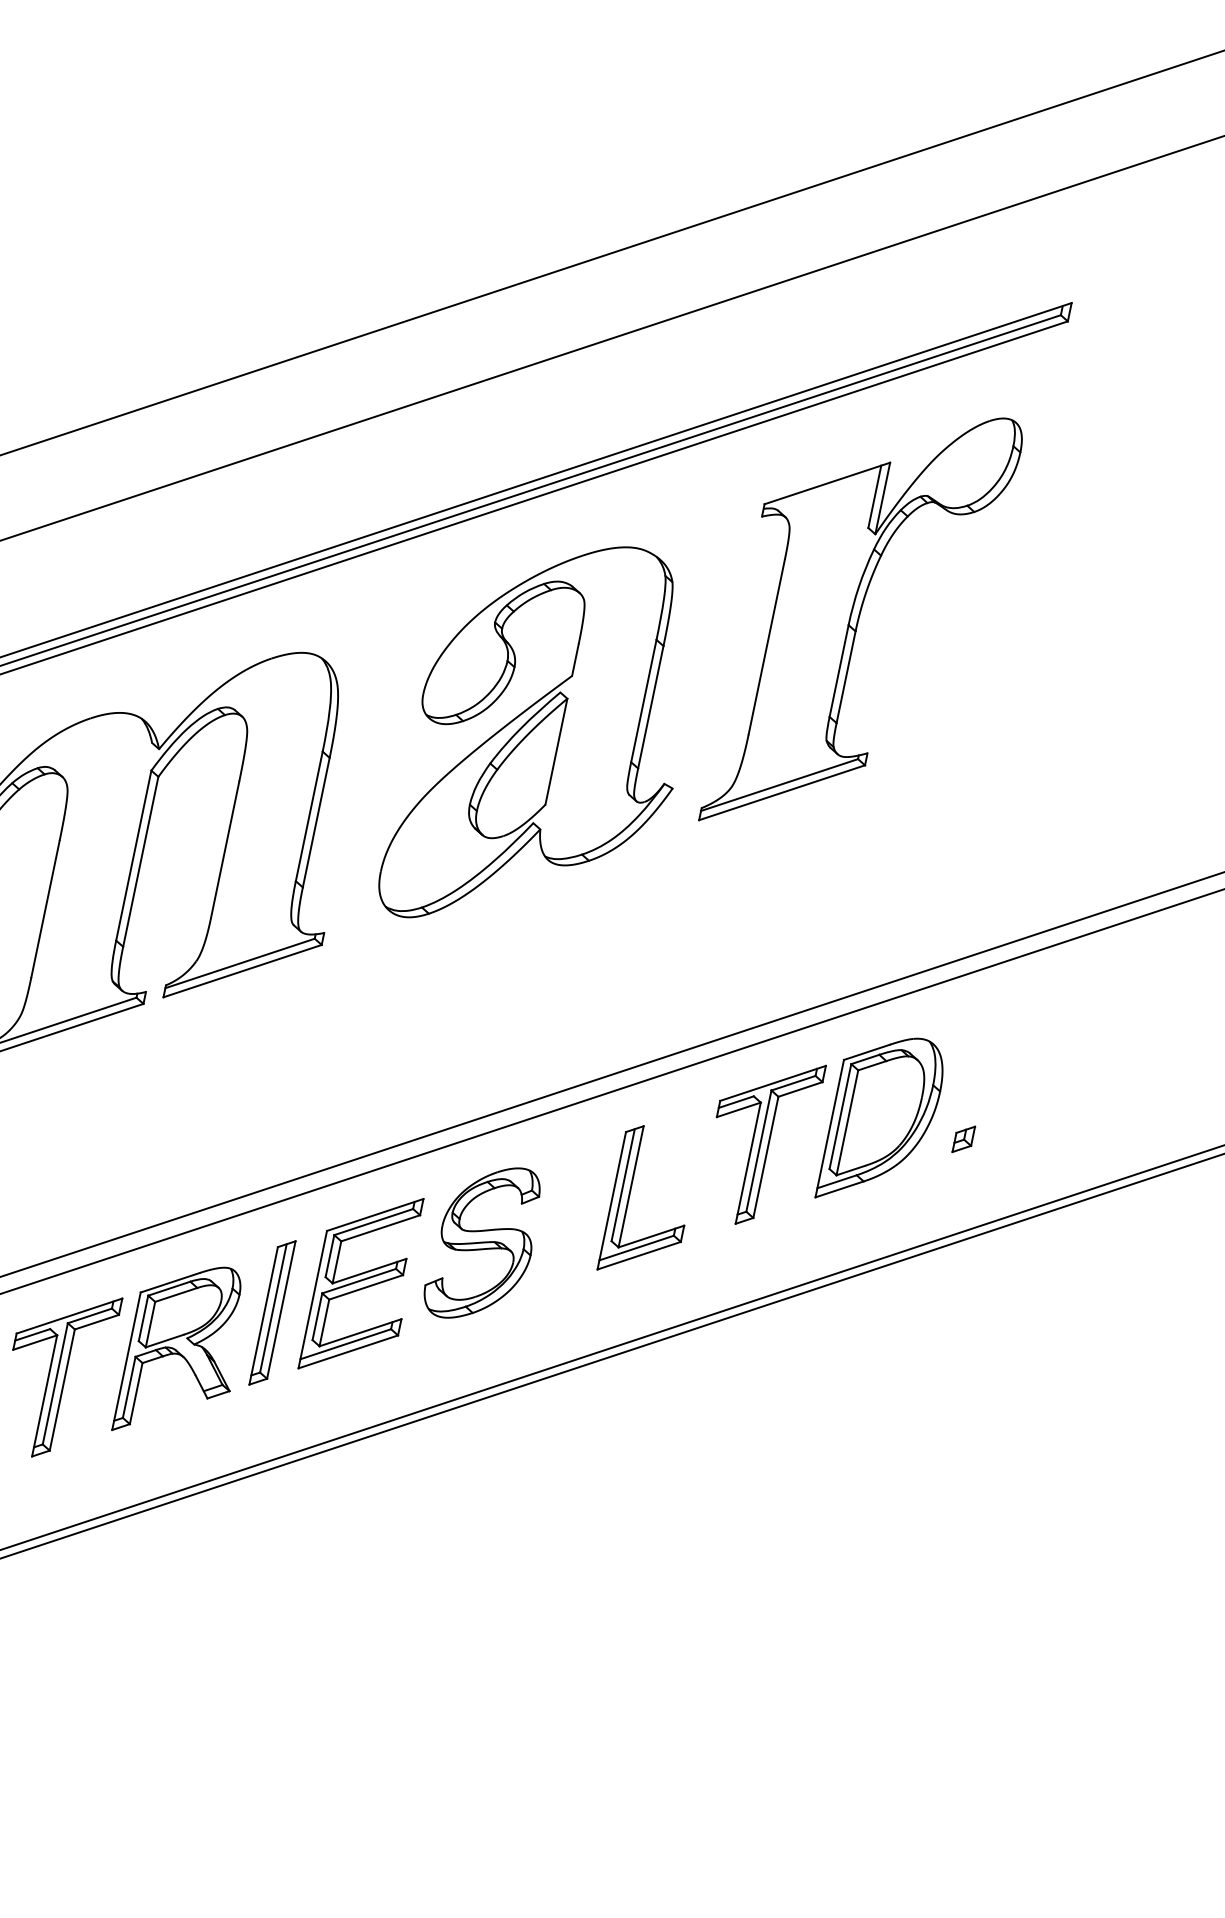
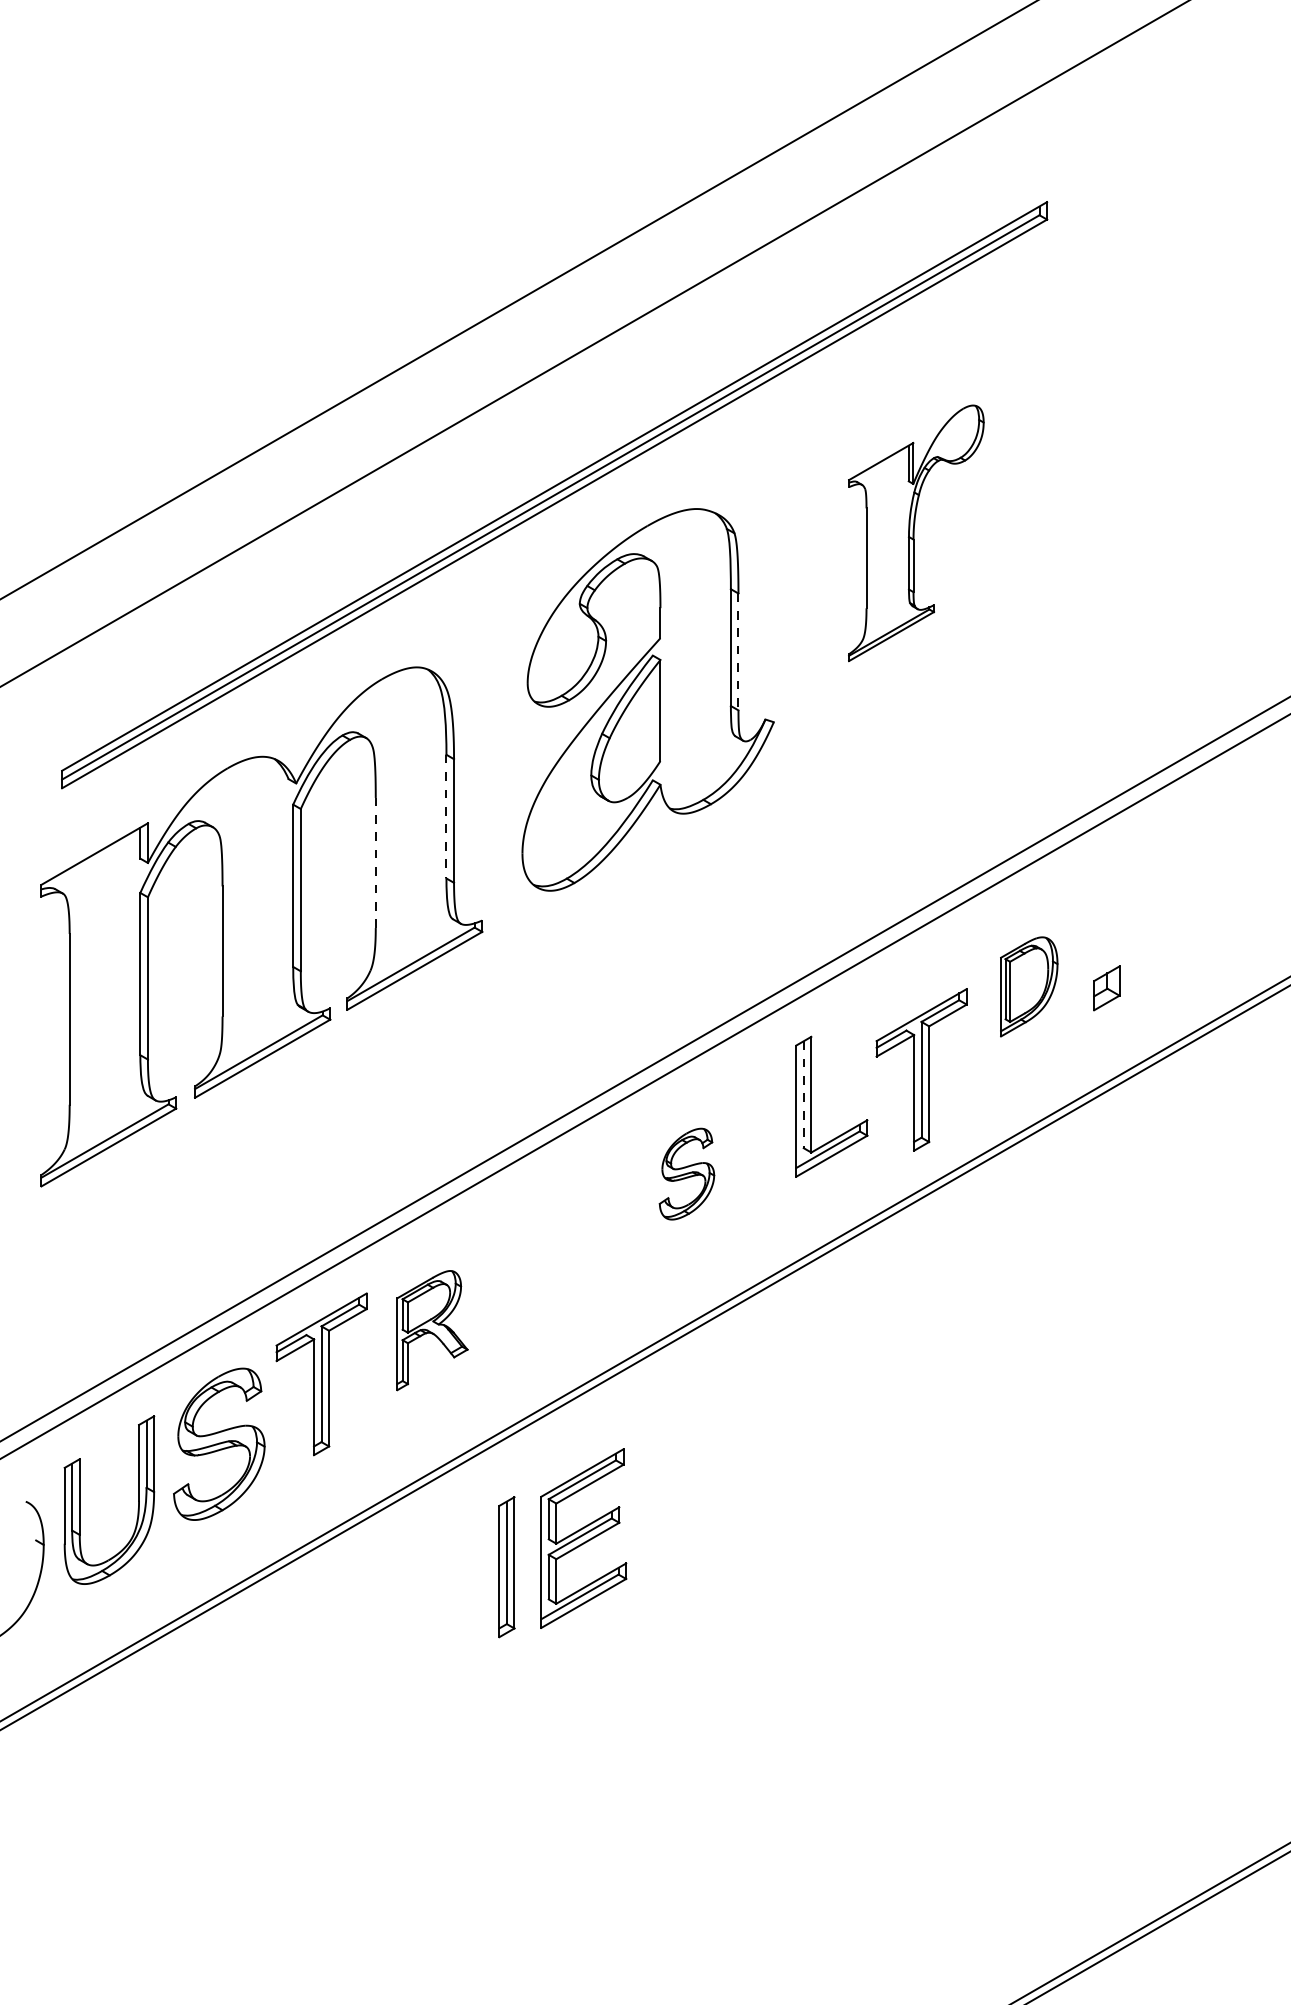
part: (863, 621) -> (916, 533), size x0.6
line: (650, 707) -> (738, 652), solid -> dashed
line: (309, 816) -> (446, 816), solid -> dashed
line: (225, 849) -> (375, 862), solid -> dashed
part: (883, 1120) -> (1029, 986), size x0.6
part: (963, 1138) -> (1106, 987), size x1.6
part: (761, 1140) -> (921, 1069), moved
line: (622, 1185) -> (803, 1095), solid -> dashed
part: (483, 1242) -> (686, 1173), size x0.6
part: (362, 1283) -> (583, 1538), moved
part: (271, 1313) -> (506, 1567), moved
part: (183, 1351) -> (432, 1330), size x0.7

